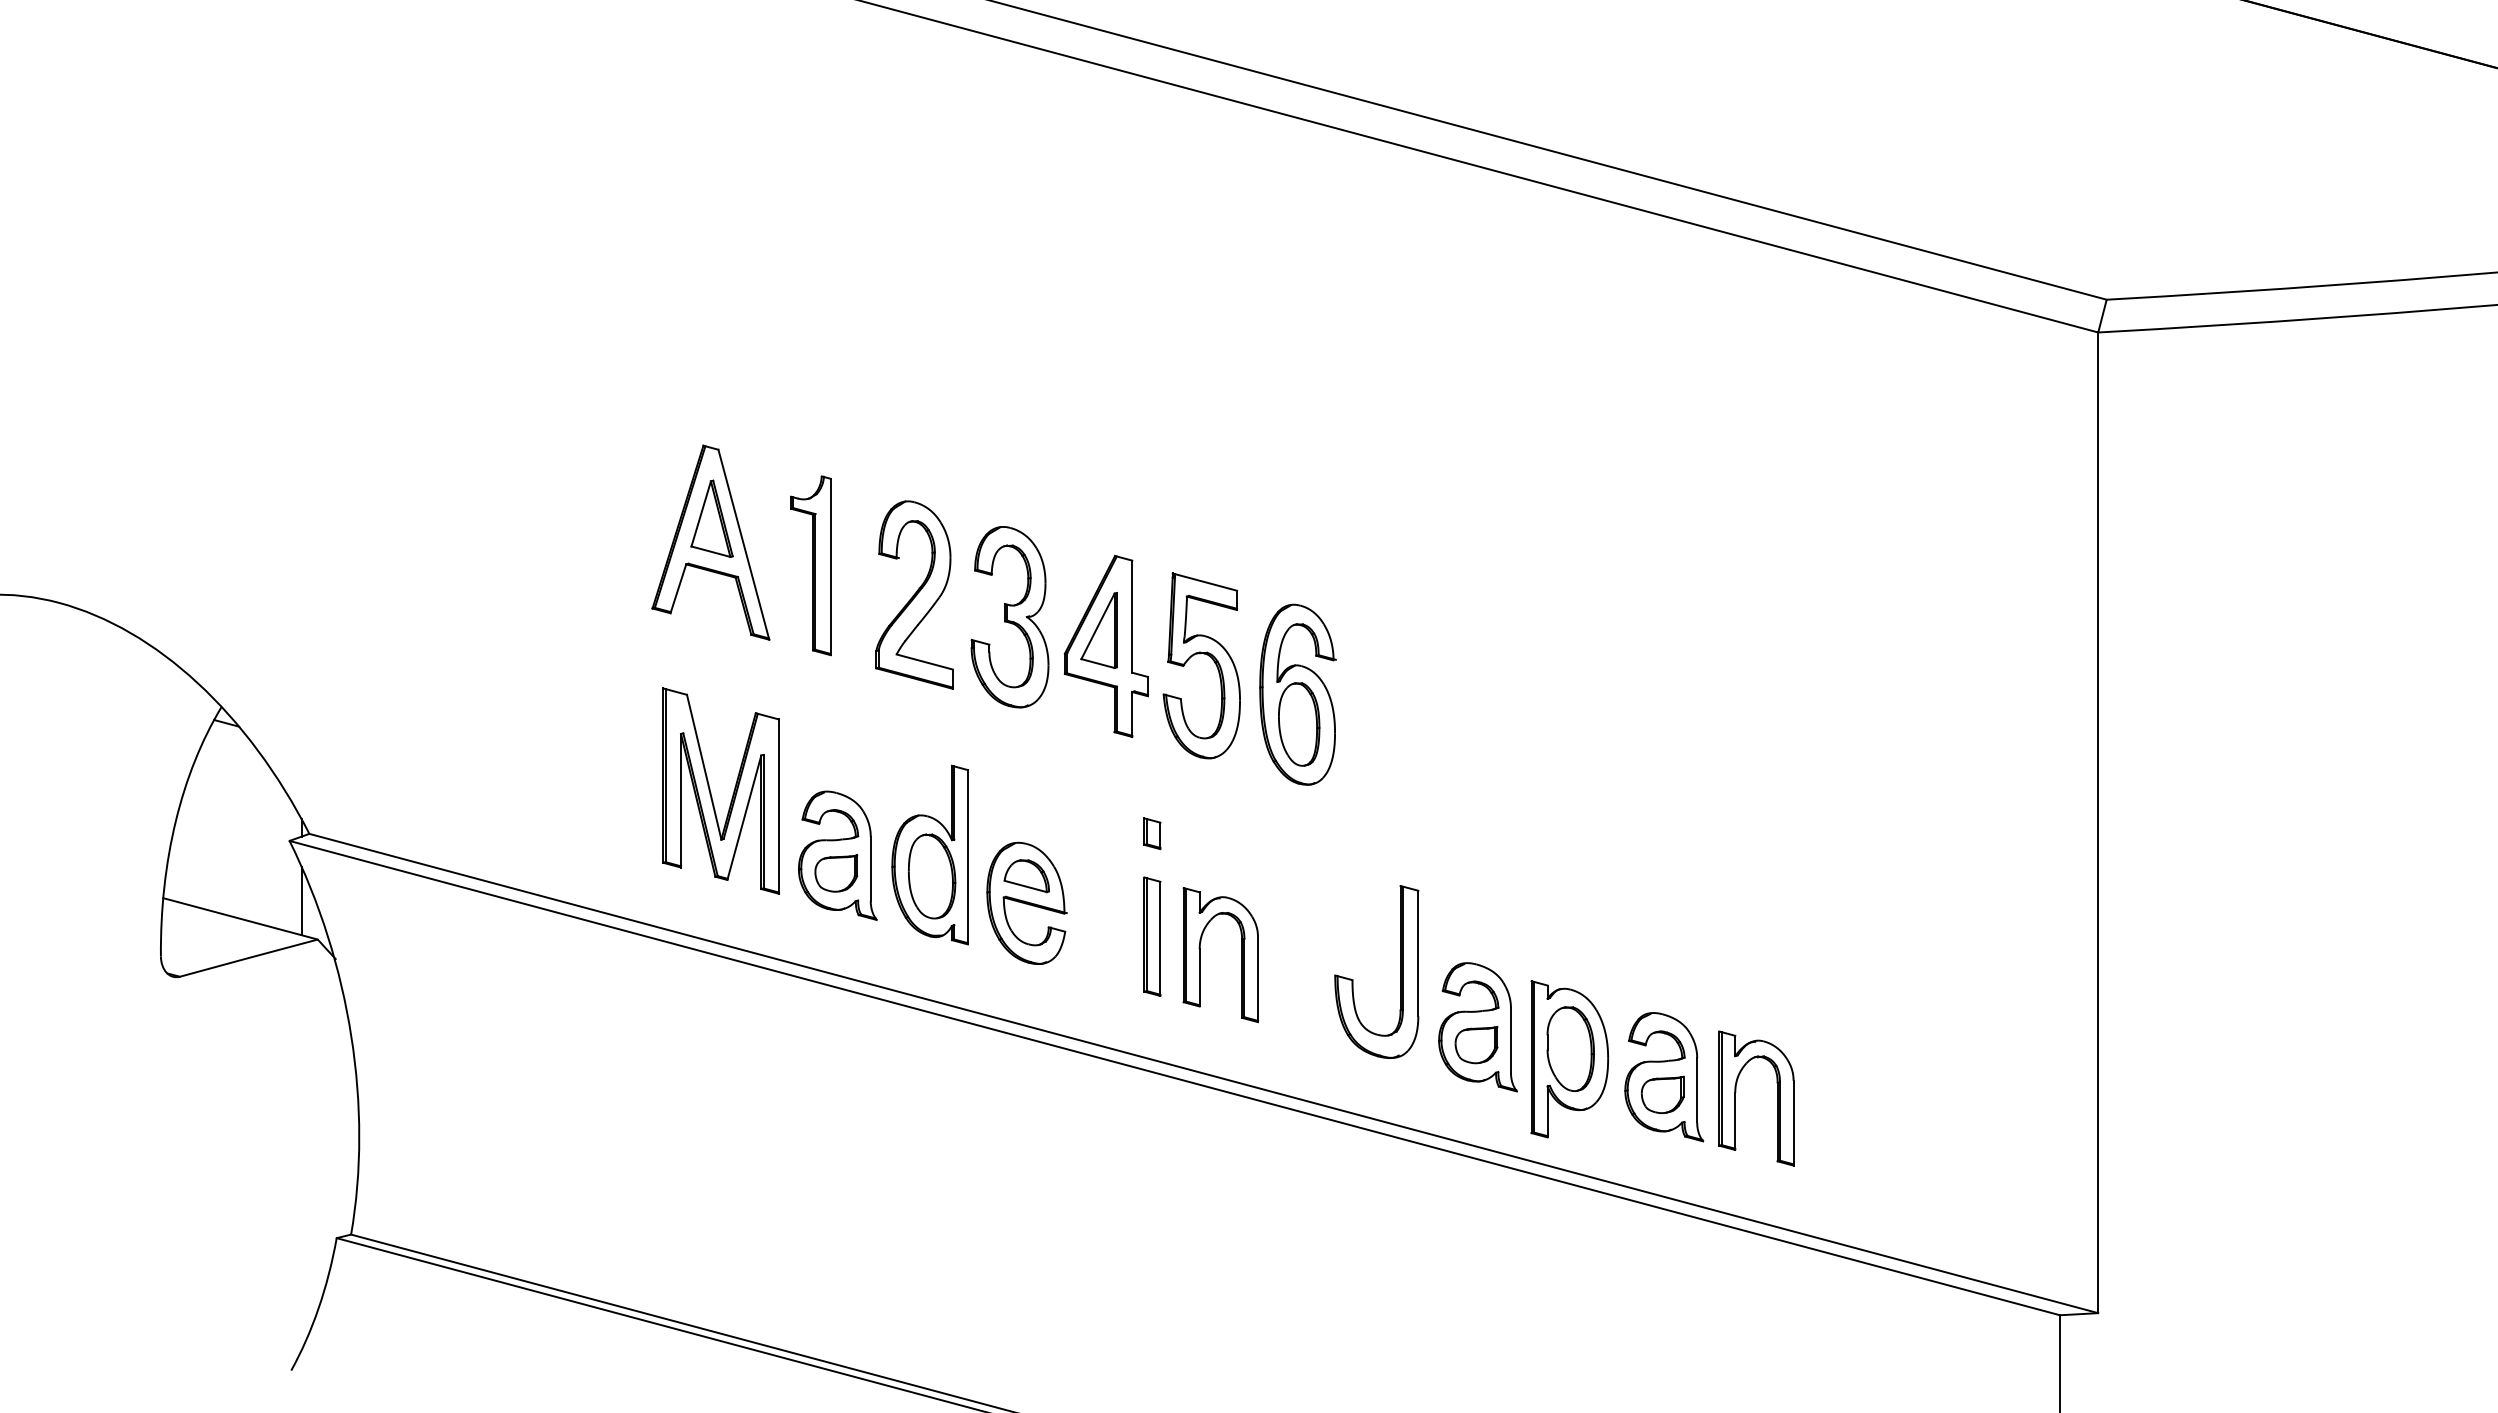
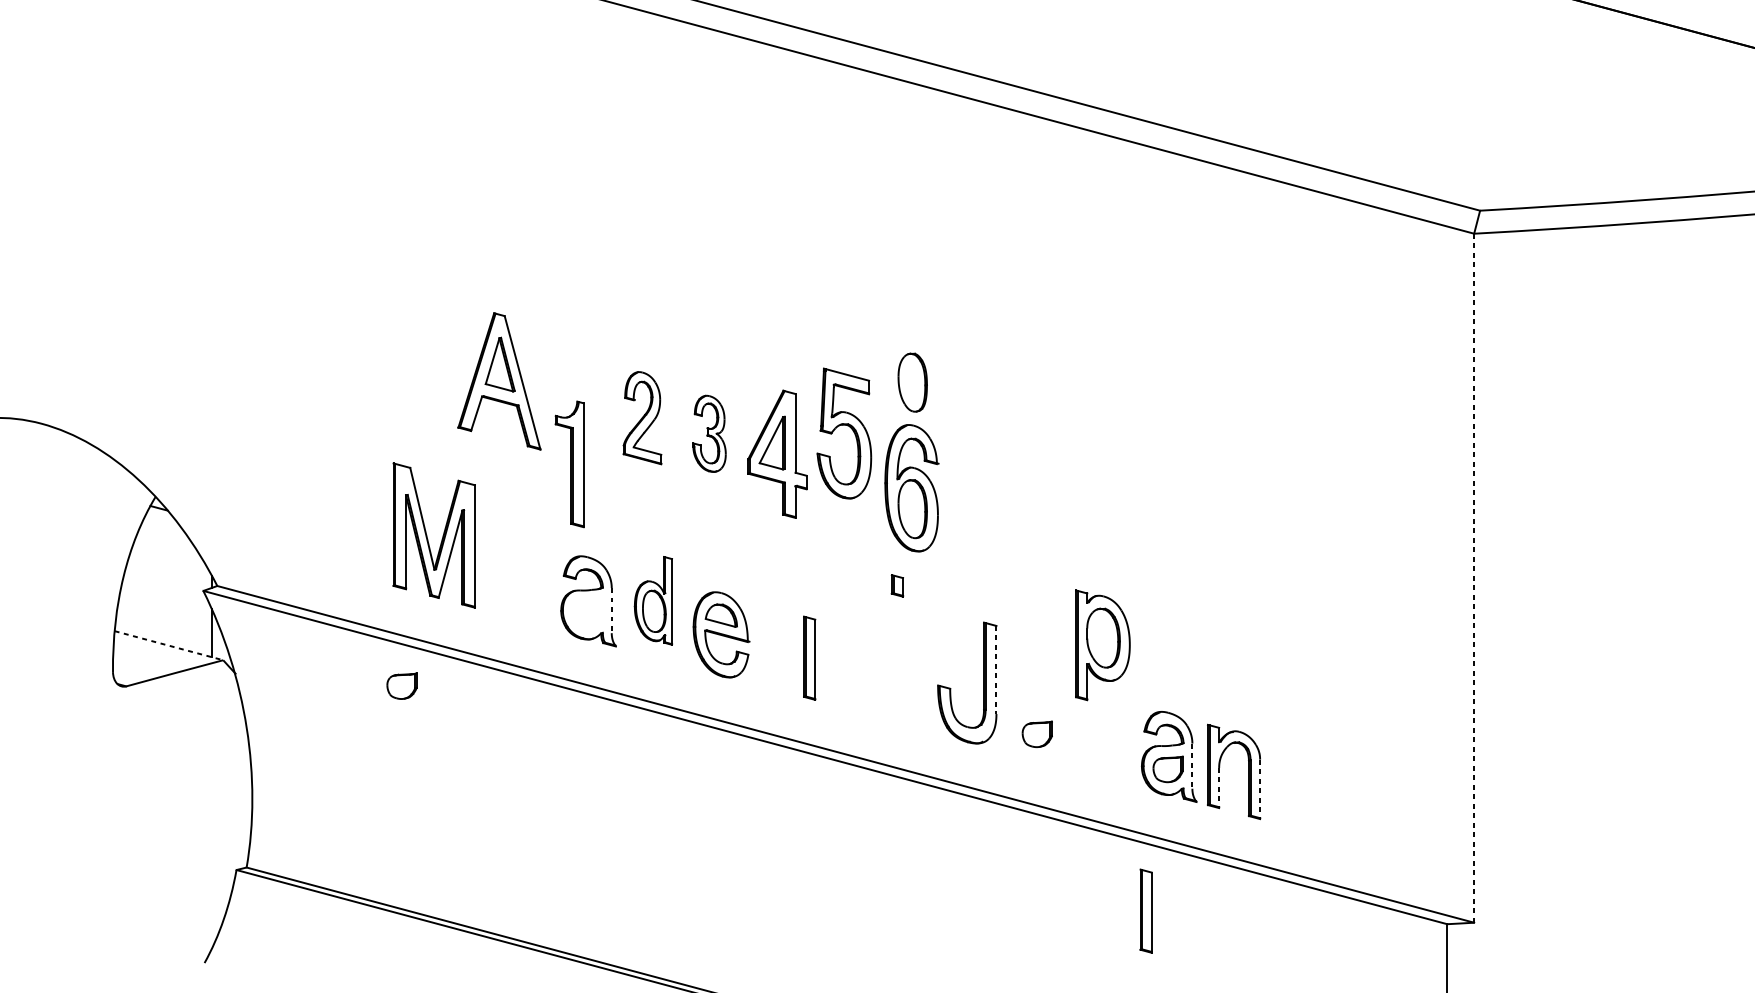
part: (1299, 544) -> (912, 382), added
part: (810, 565) -> (569, 464), moved
part: (914, 594) -> (642, 417), size x0.7
part: (1009, 617) -> (709, 433), size x0.6
part: (1199, 654) -> (842, 425), moved
part: (711, 792) -> (427, 536), moved
line: (2098, 822) -> (1474, 578), solid -> dashed
part: (1152, 833) -> (897, 585), moved
part: (929, 854) -> (653, 600), size x0.7
line: (870, 869) -> (611, 611), solid -> dashed
part: (836, 873) -> (402, 686), moved
line: (240, 918) -> (168, 645), solid -> dashed
line: (1418, 953) -> (996, 670), solid -> dashed
part: (1200, 955) -> (843, 671), removed
part: (1477, 1027) -> (1038, 722), removed
part: (1569, 1059) -> (1102, 645), moved
line: (1697, 1090) -> (1192, 766), solid -> dashed
line: (1735, 1121) -> (1219, 788), solid -> dashed
line: (1793, 1123) -> (1260, 789), solid -> dashed
part: (1631, 1296) -> (1146, 911), added

